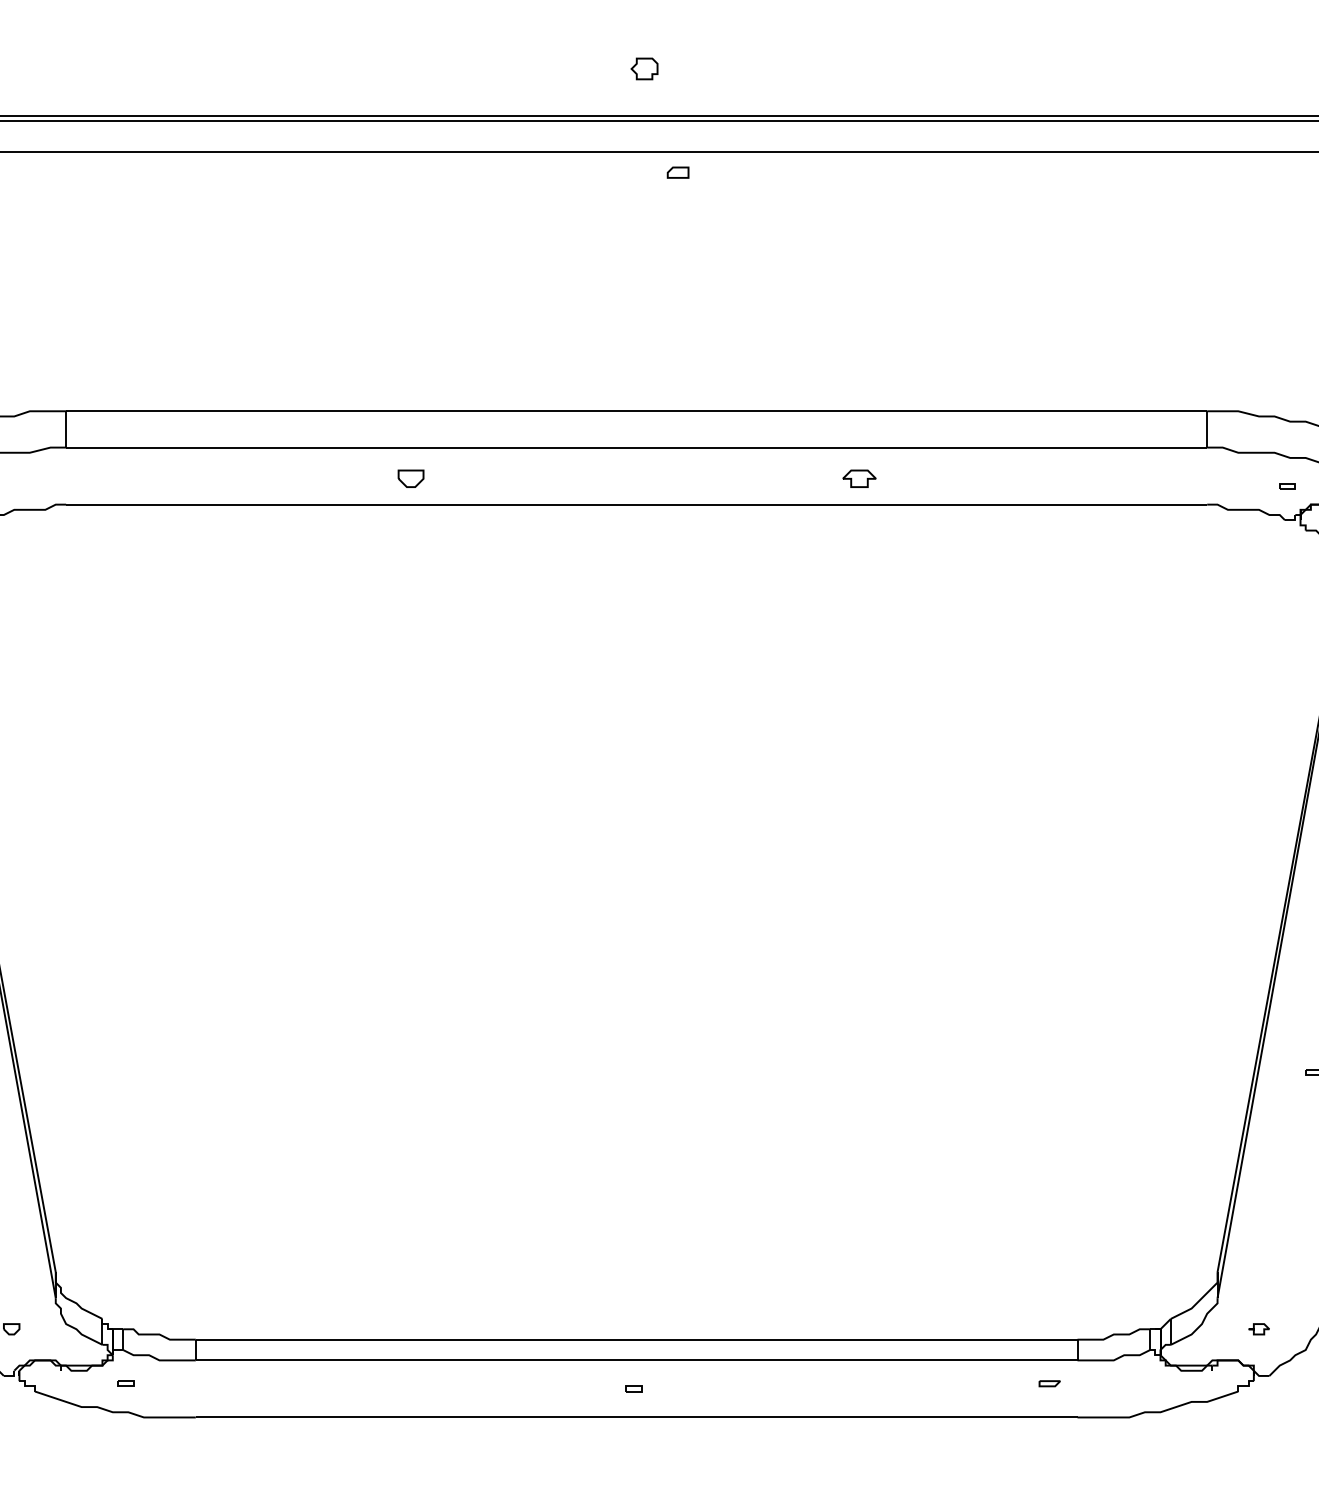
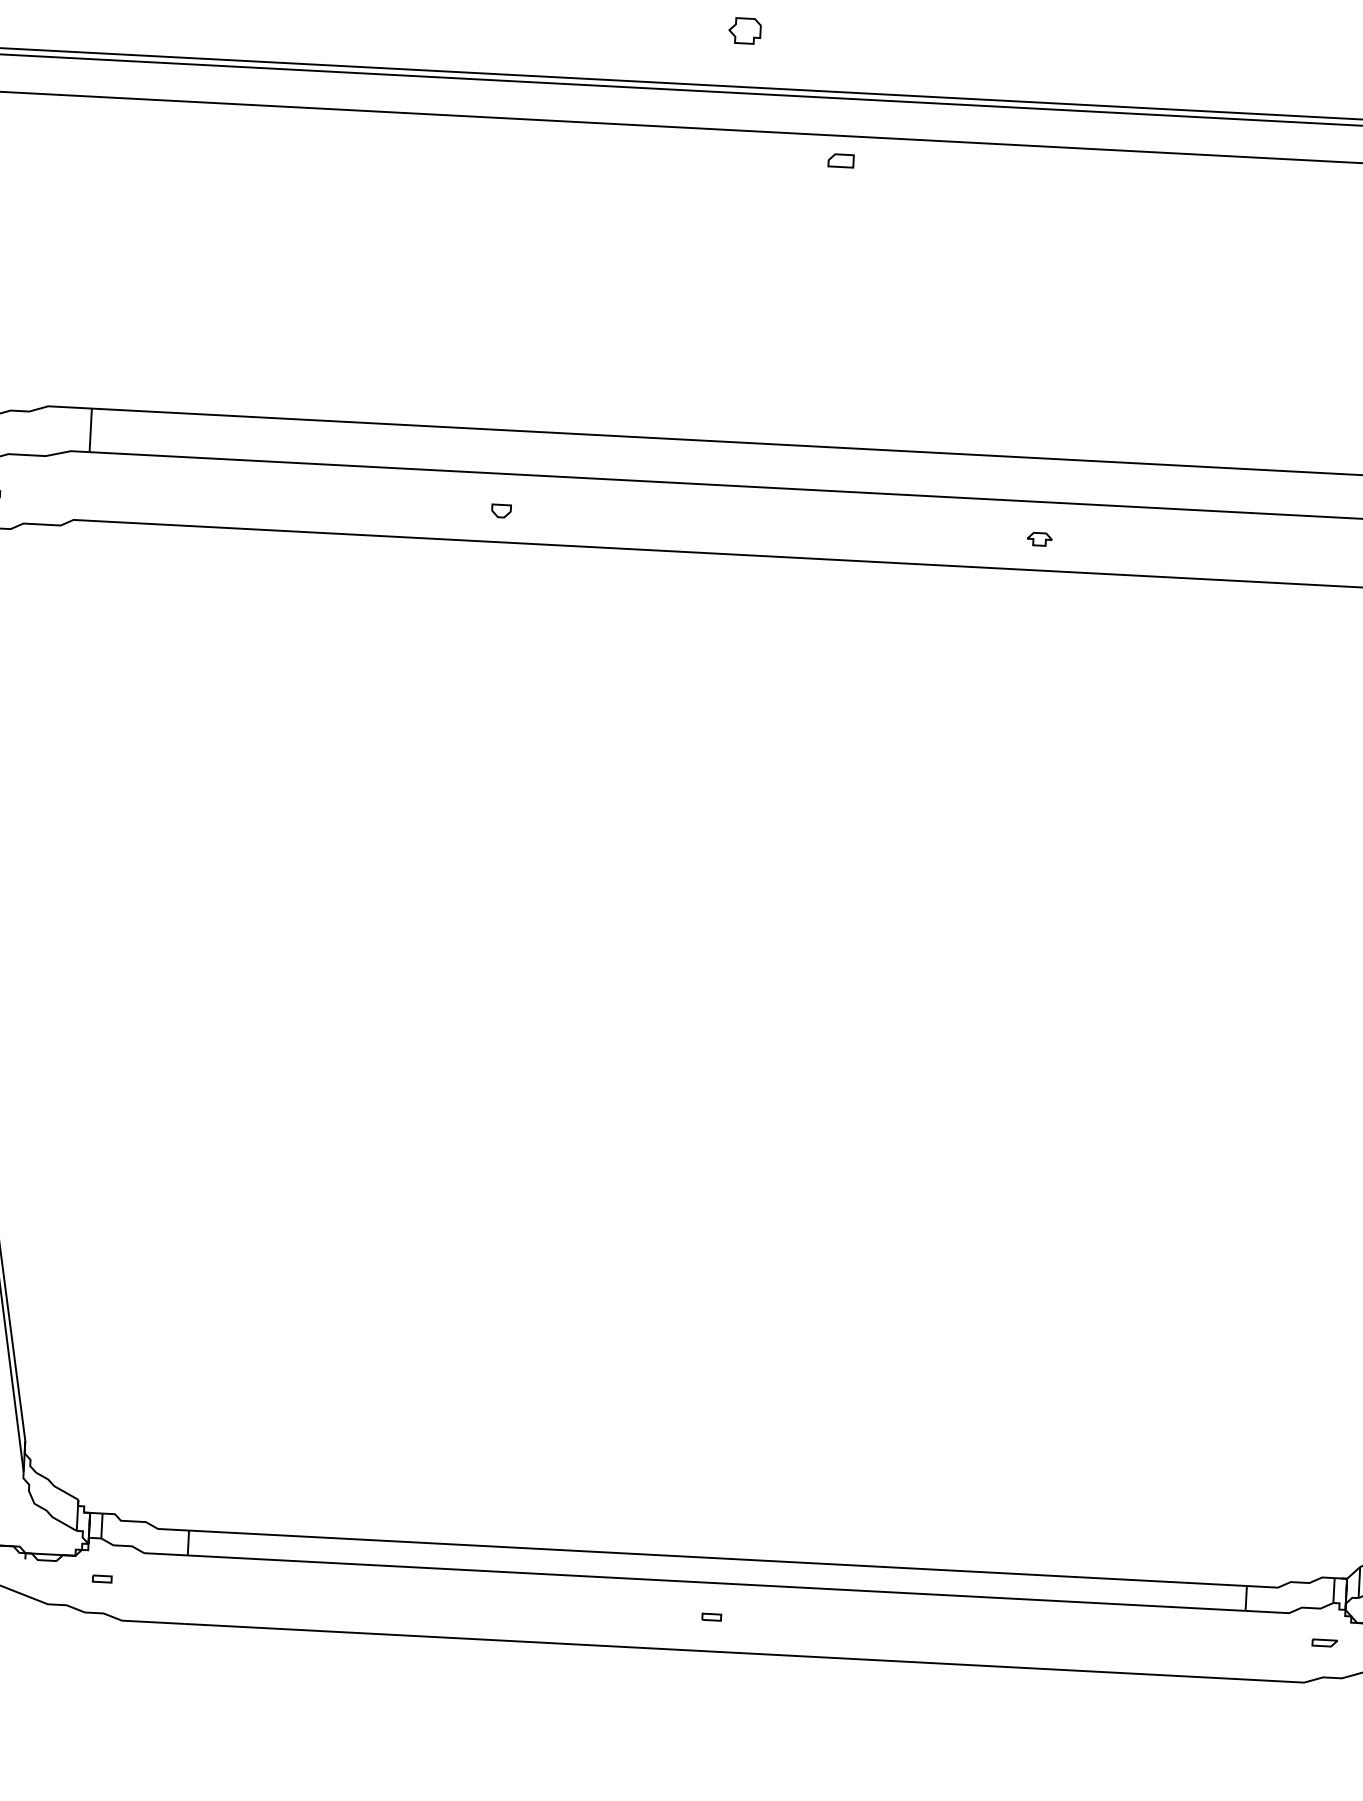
part: (644, 68) -> (744, 30), moved
part: (410, 478) -> (500, 510), size x0.62
part: (859, 478) -> (1039, 539), size x0.62
part: (1049, 1383) -> (1324, 1642), moved

